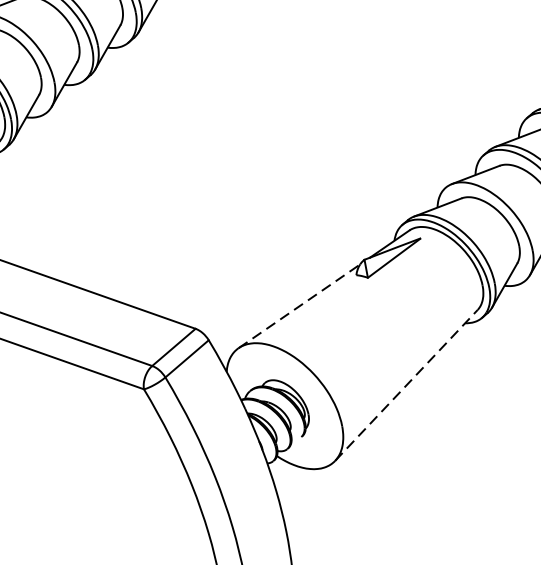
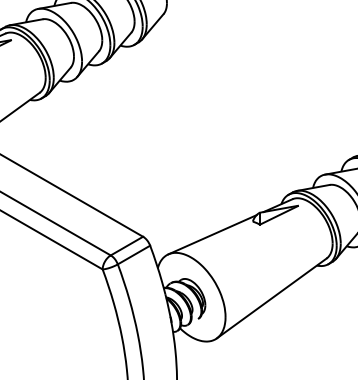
line: (299, 305) -> (212, 234), dashed -> solid
line: (406, 385) -> (271, 298), dashed -> solid

